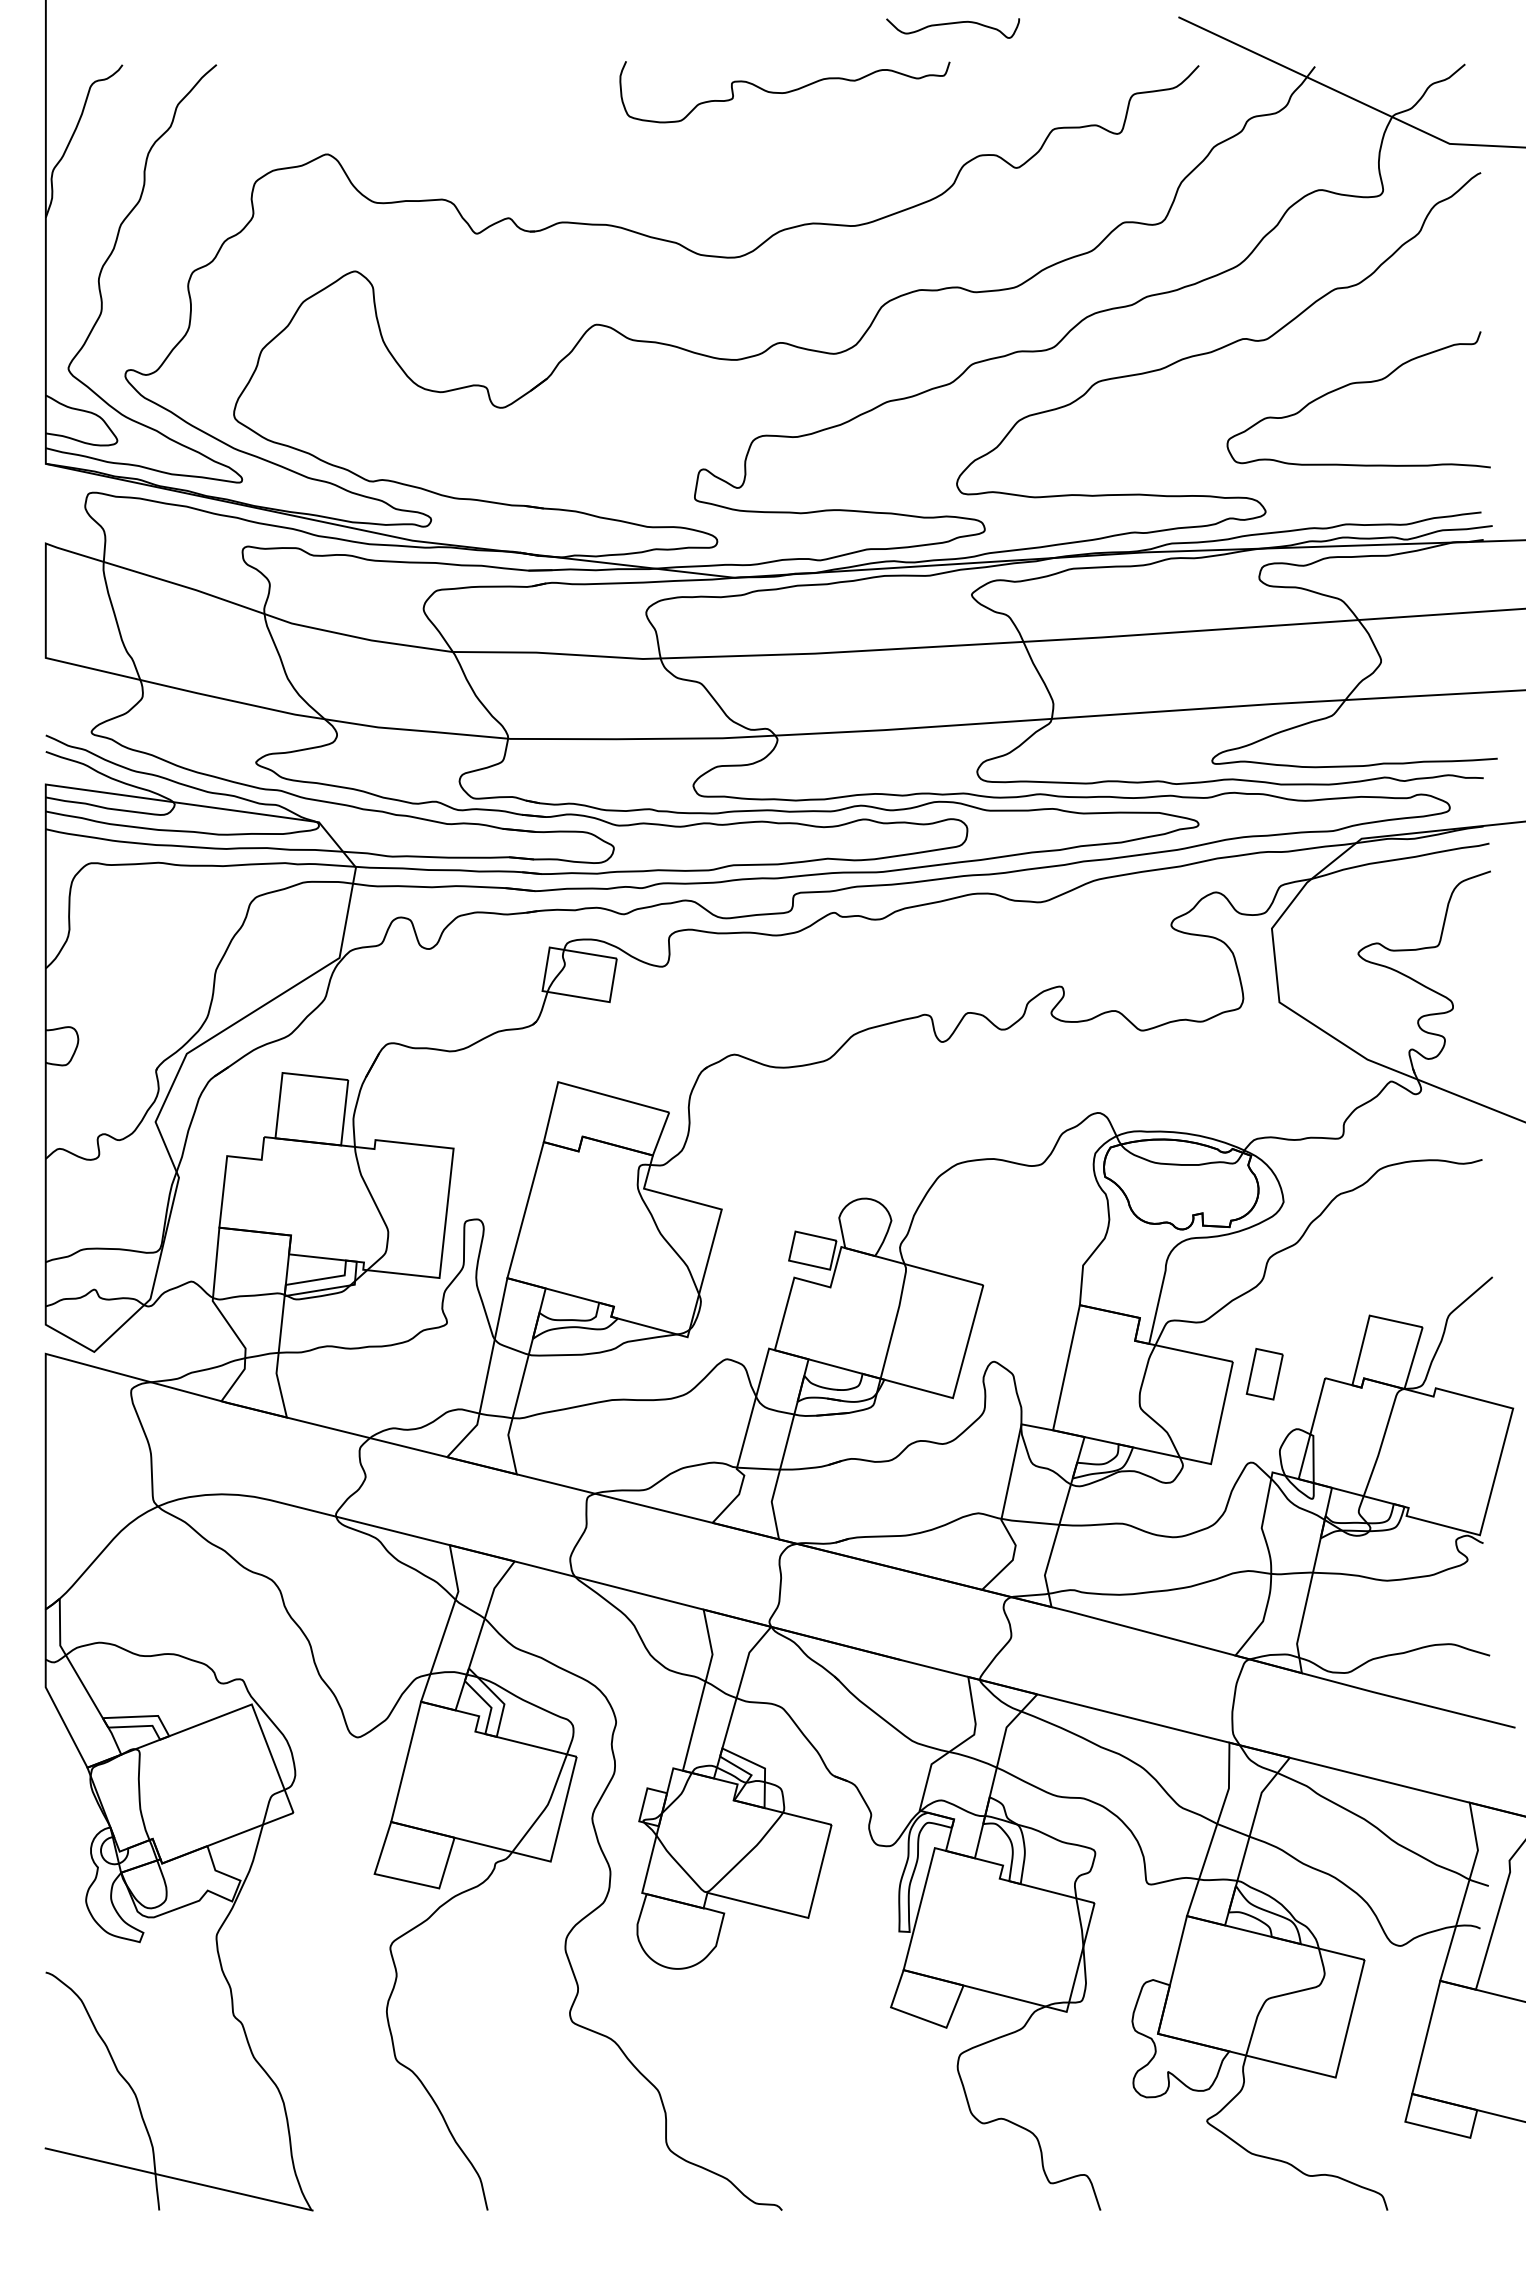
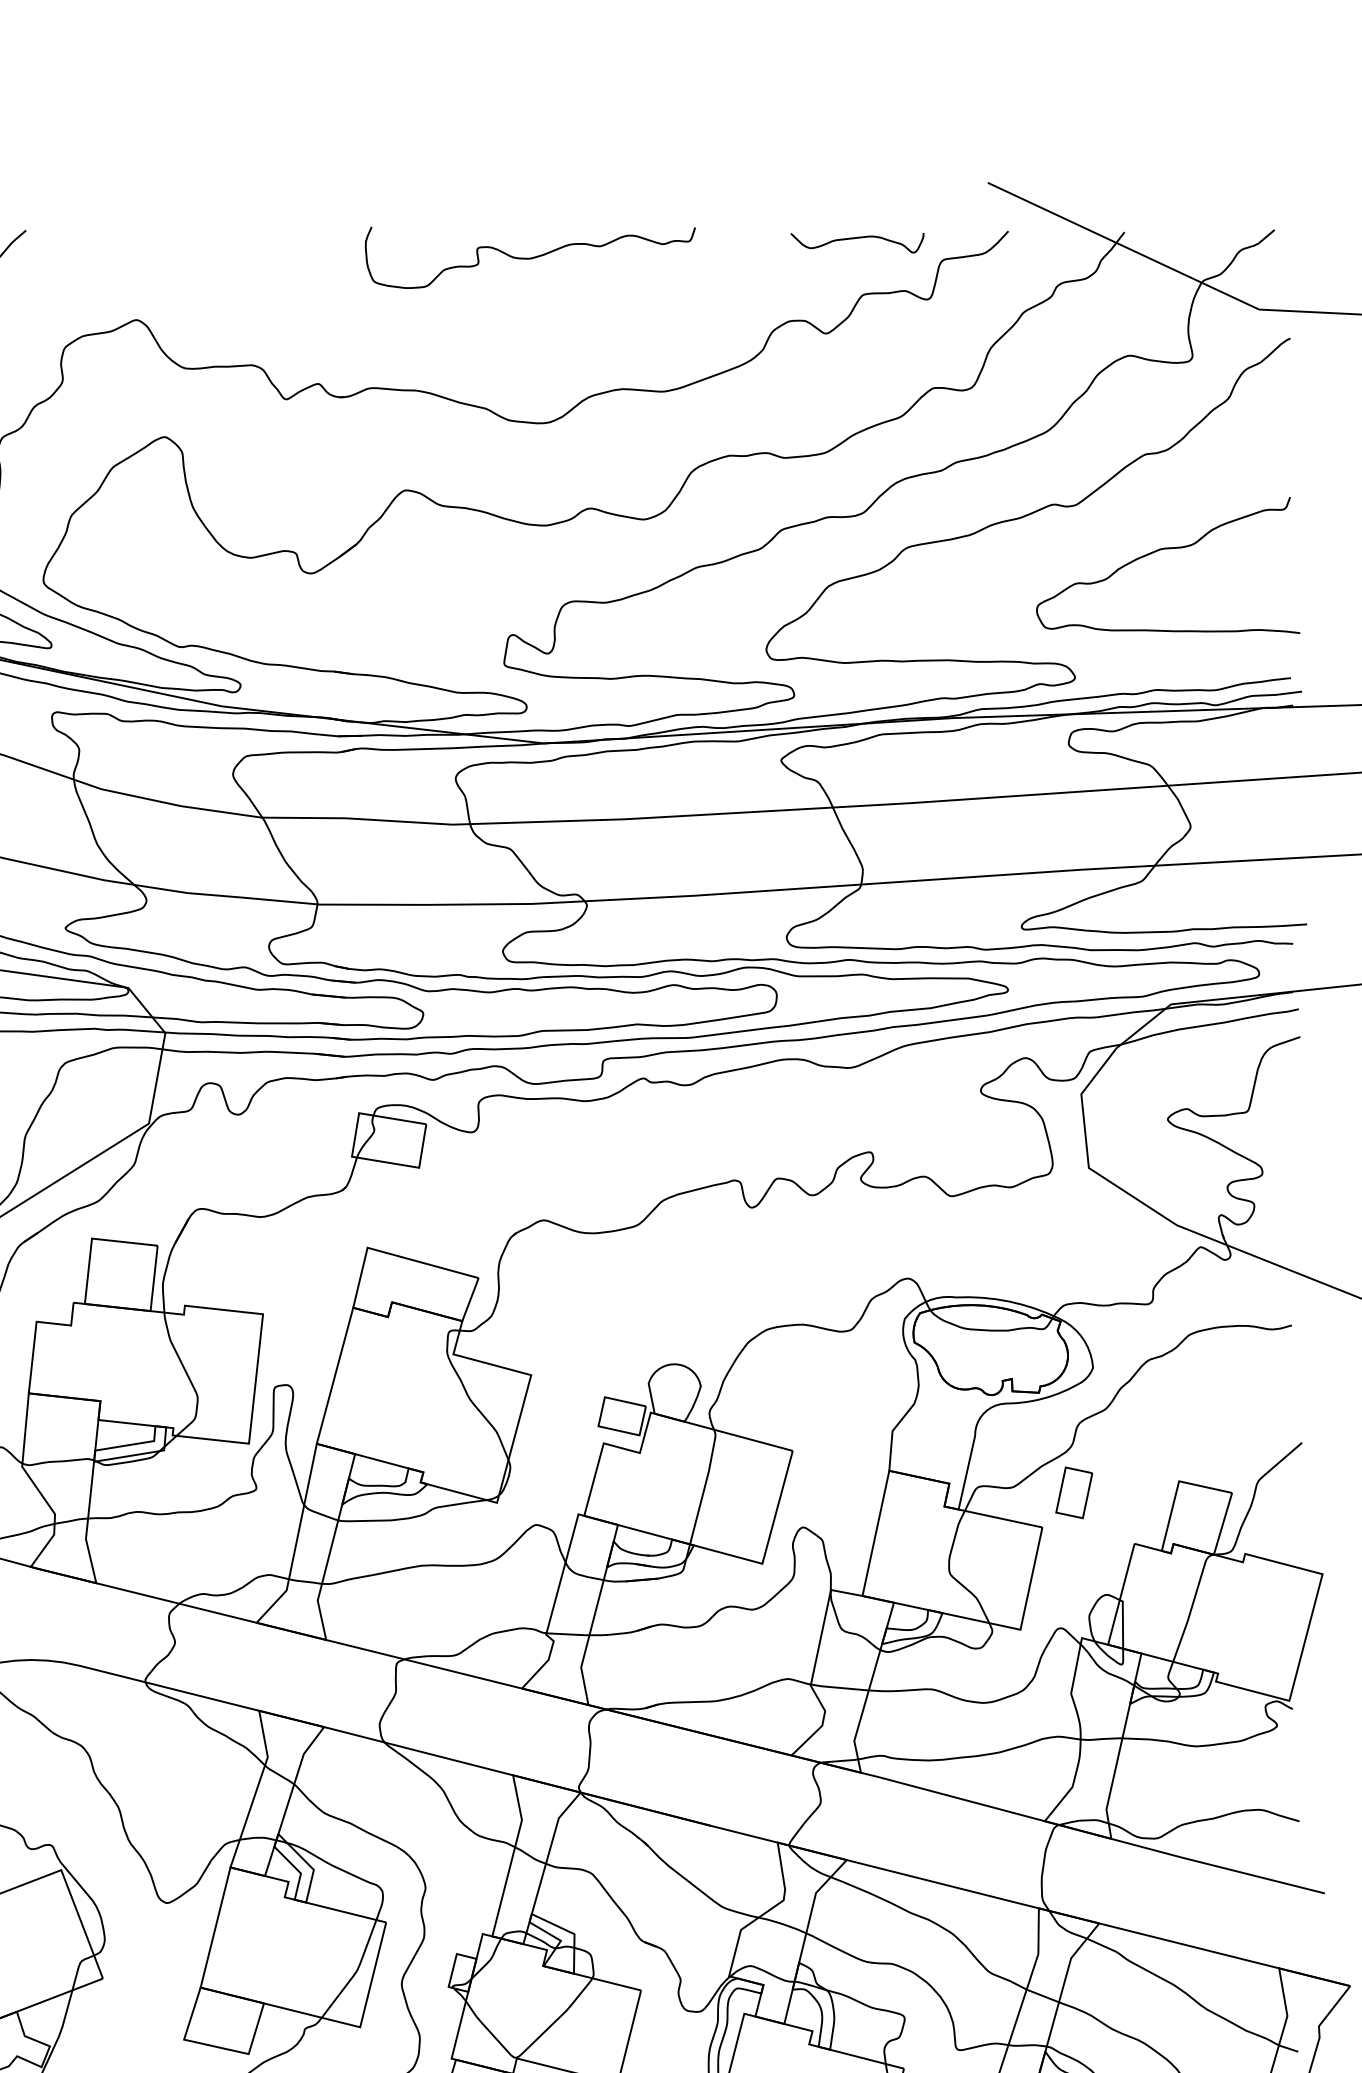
curve: (952, 24) -> (856, 239), moved
curve: (784, 92) -> (529, 258), moved
part: (1264, 1374) -> (1073, 1493), moved

